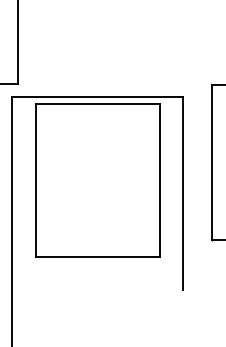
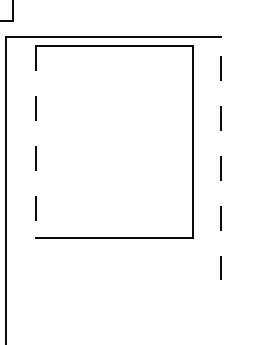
line: (35, 180) -> (35, 142), solid -> dashed
line: (182, 193) -> (220, 158), solid -> dashed

